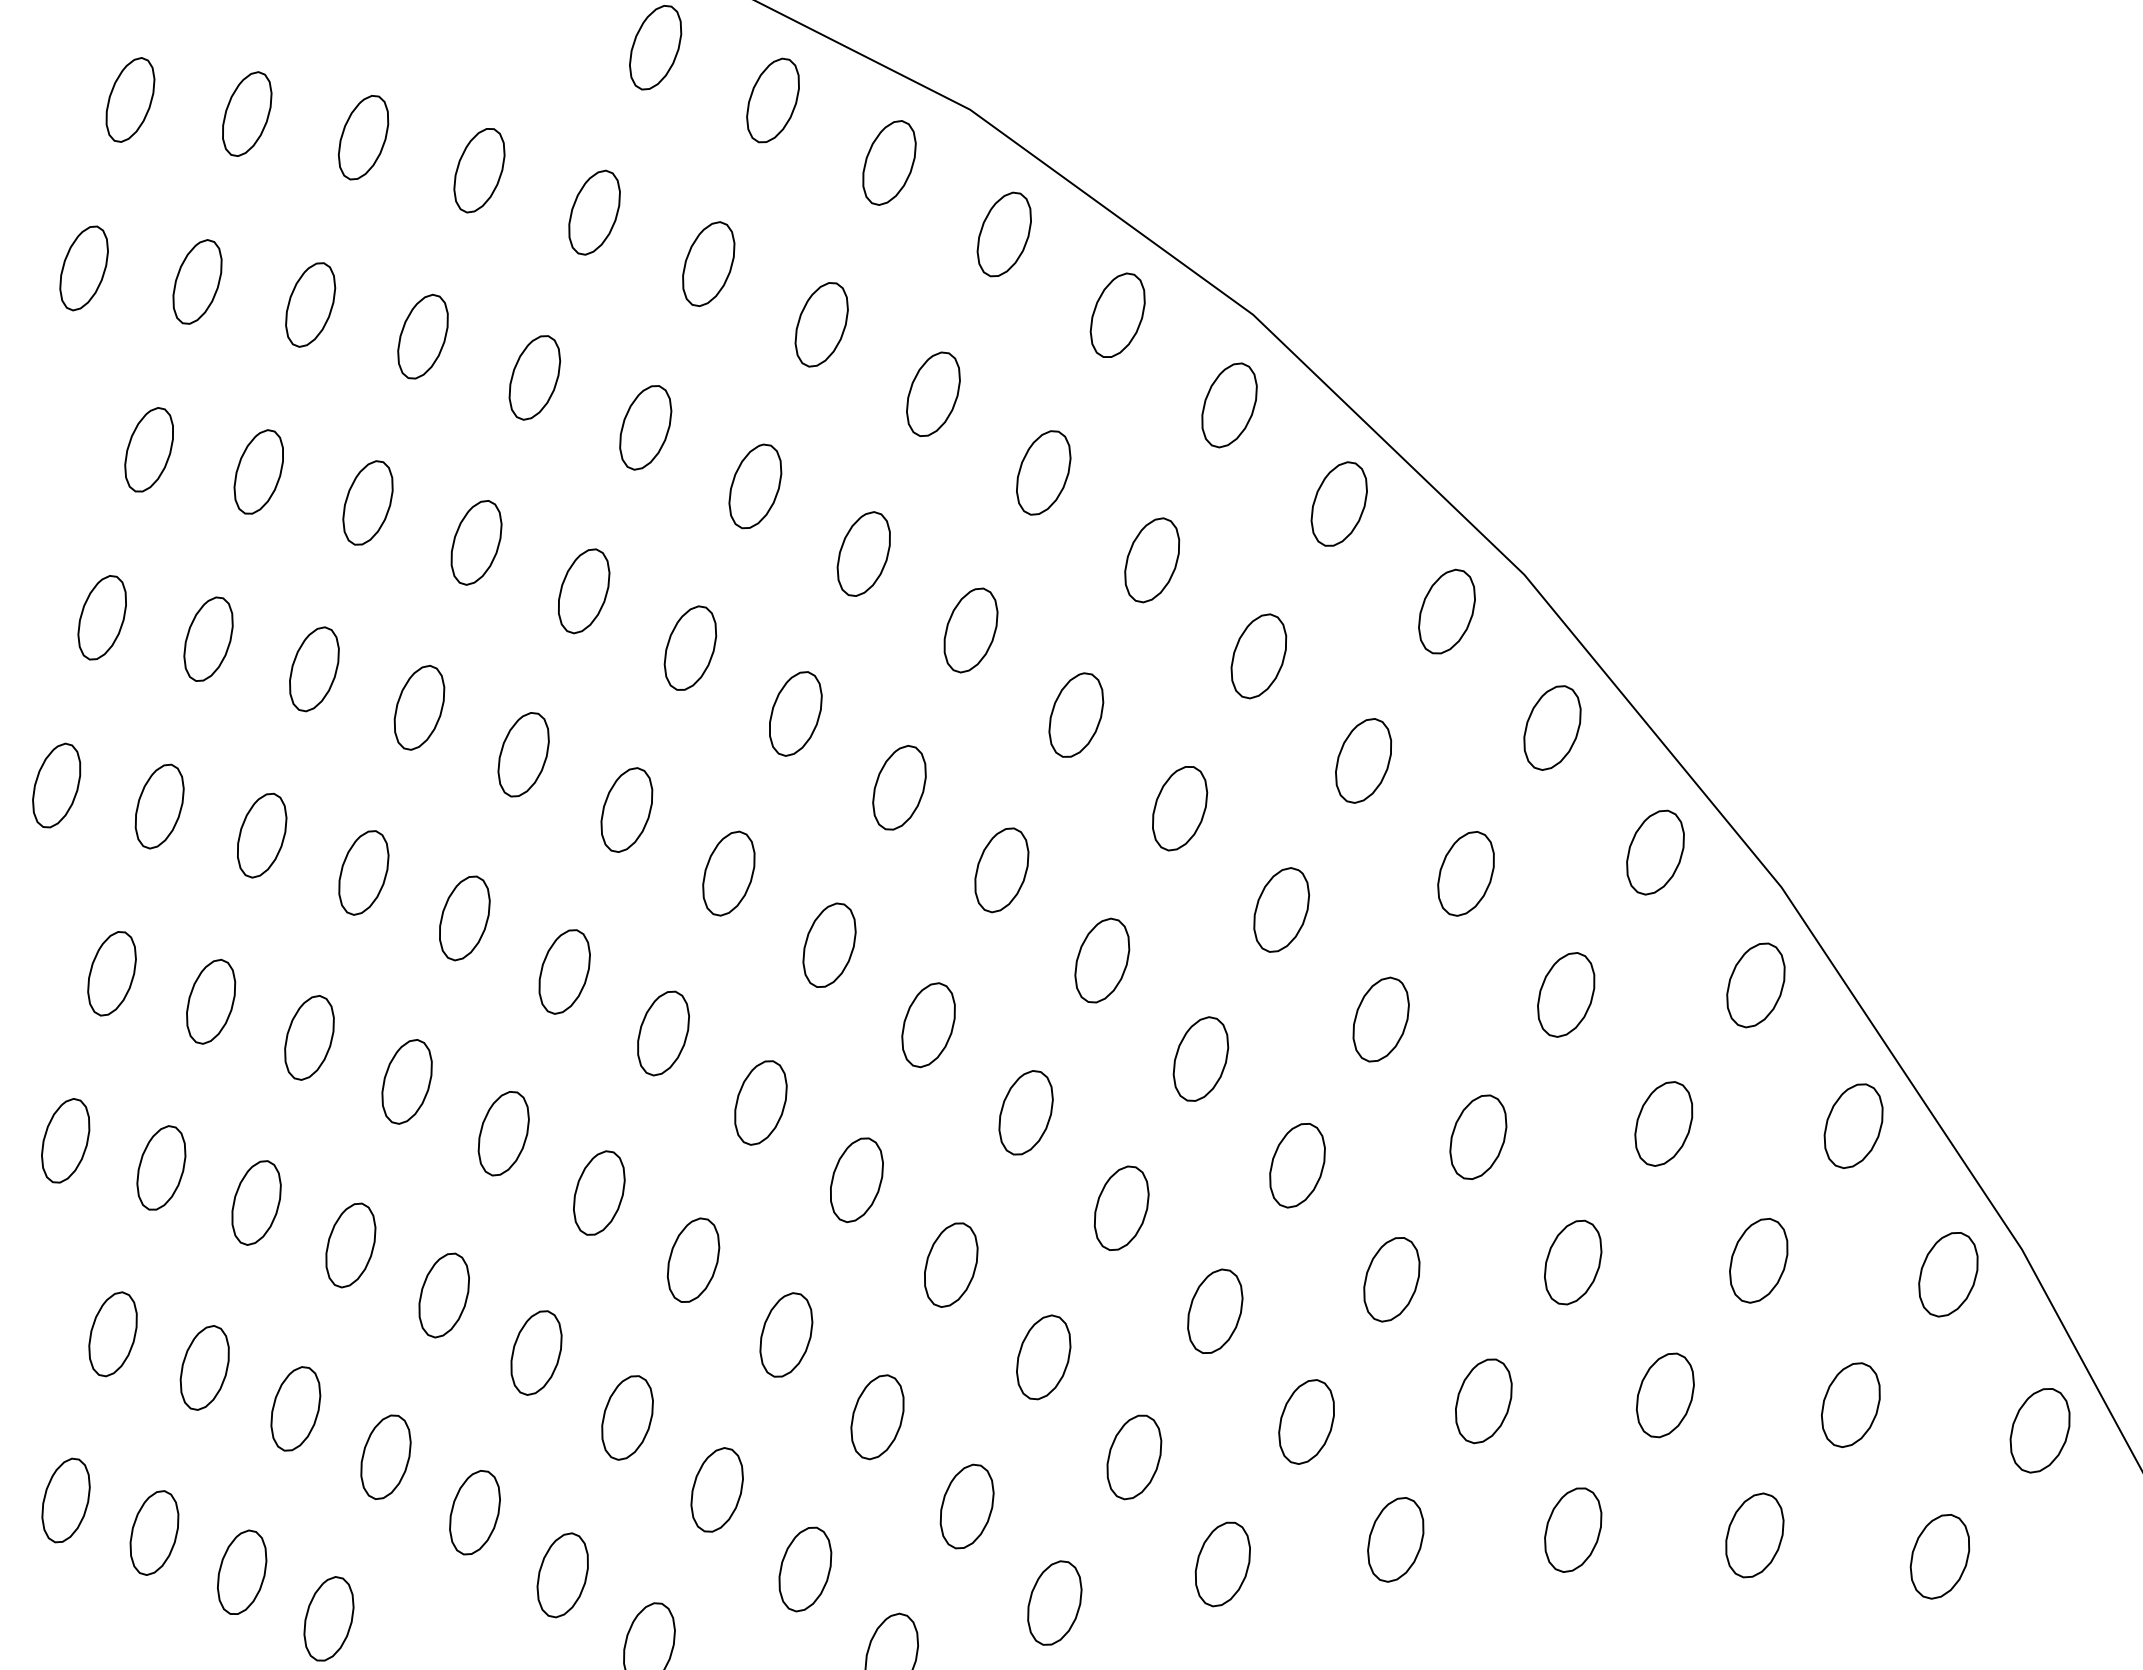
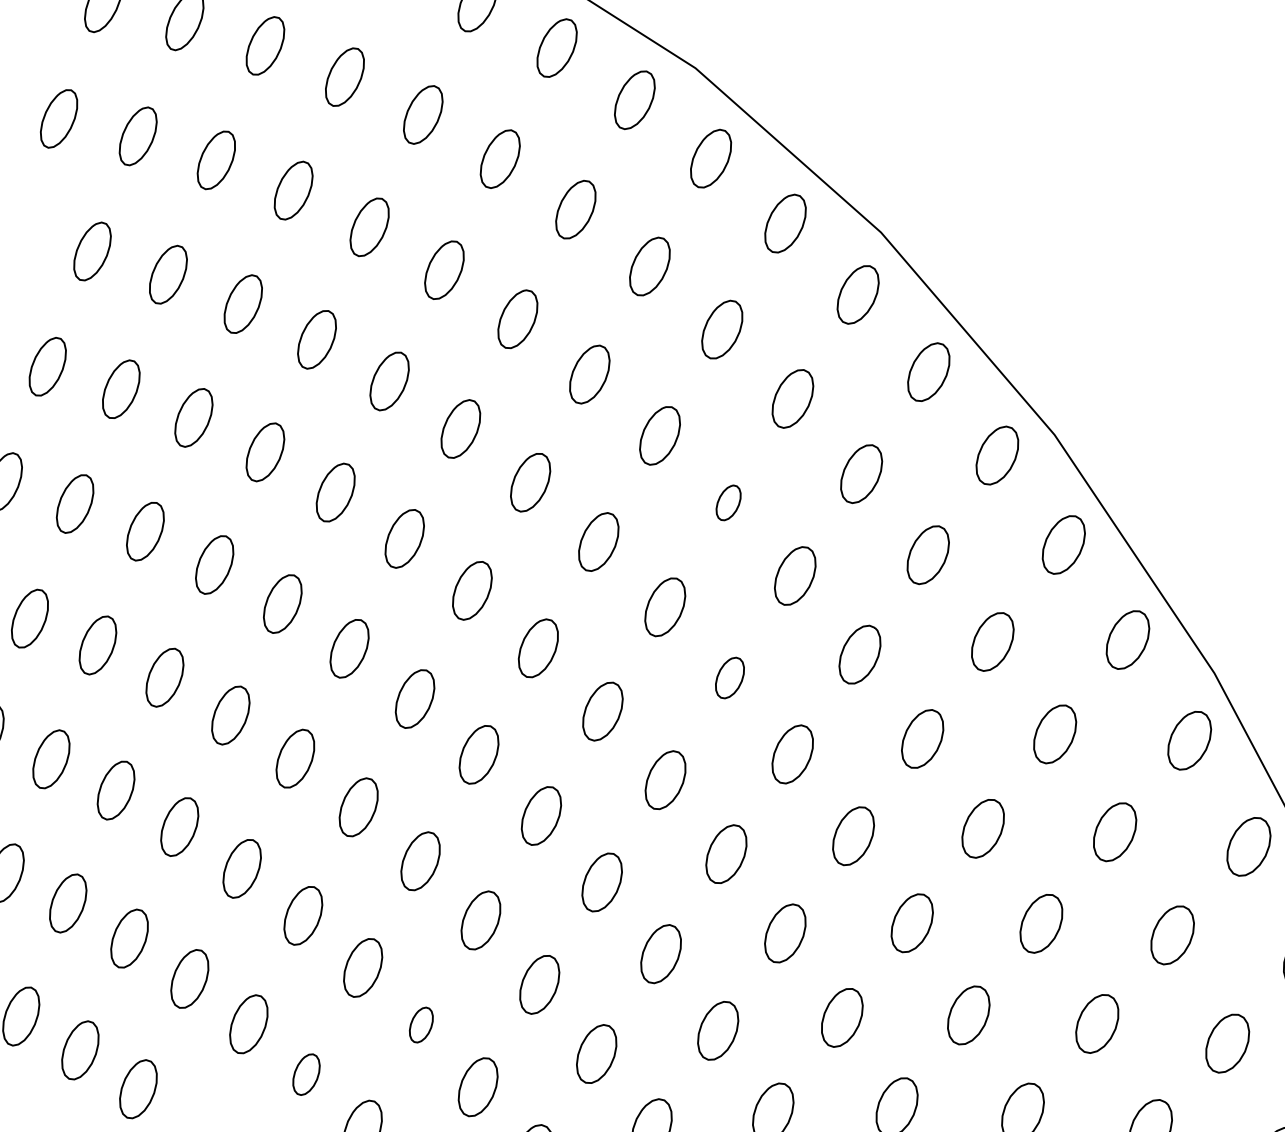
part: (1076, 714) -> (728, 502), size x0.6
part: (1102, 960) -> (730, 677), size x0.7
part: (716, 1489) -> (420, 1024), size x0.6
part: (562, 1575) -> (306, 1074), size x0.7

